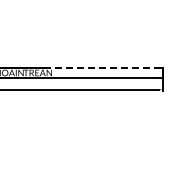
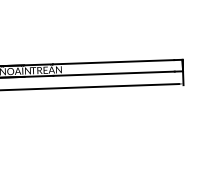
line: (99, 67) -> (113, 61), dashed -> solid

